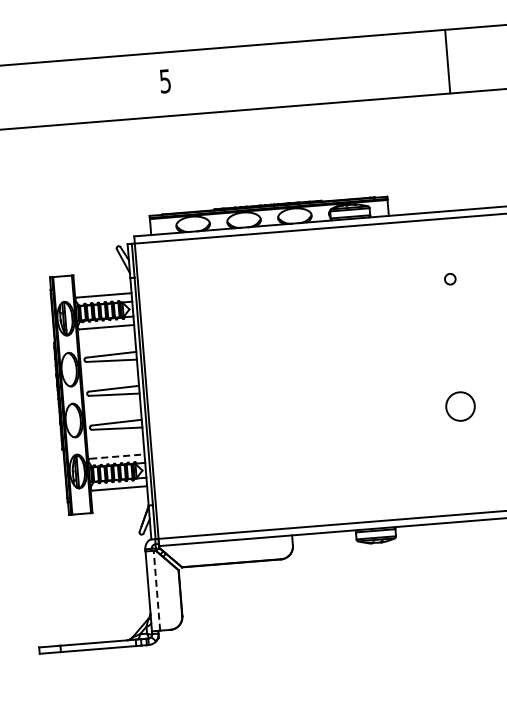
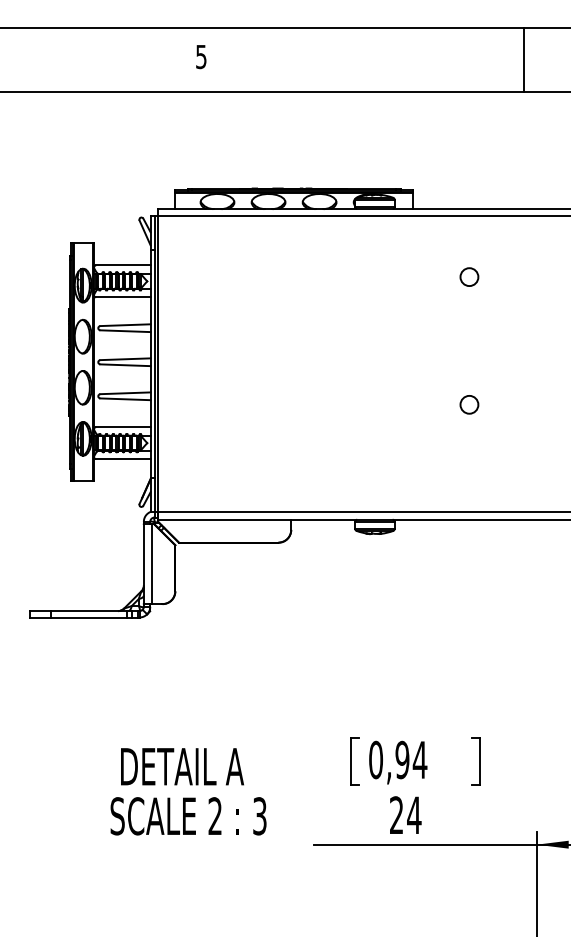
line: (447, 61) -> (524, 59), moved
circle: (450, 278) -> (469, 276), size x1.67
circle: (460, 406) -> (469, 404), size x0.62
line: (117, 456) -> (123, 427), dashed -> solid
line: (157, 590) -> (152, 563), dashed -> solid

